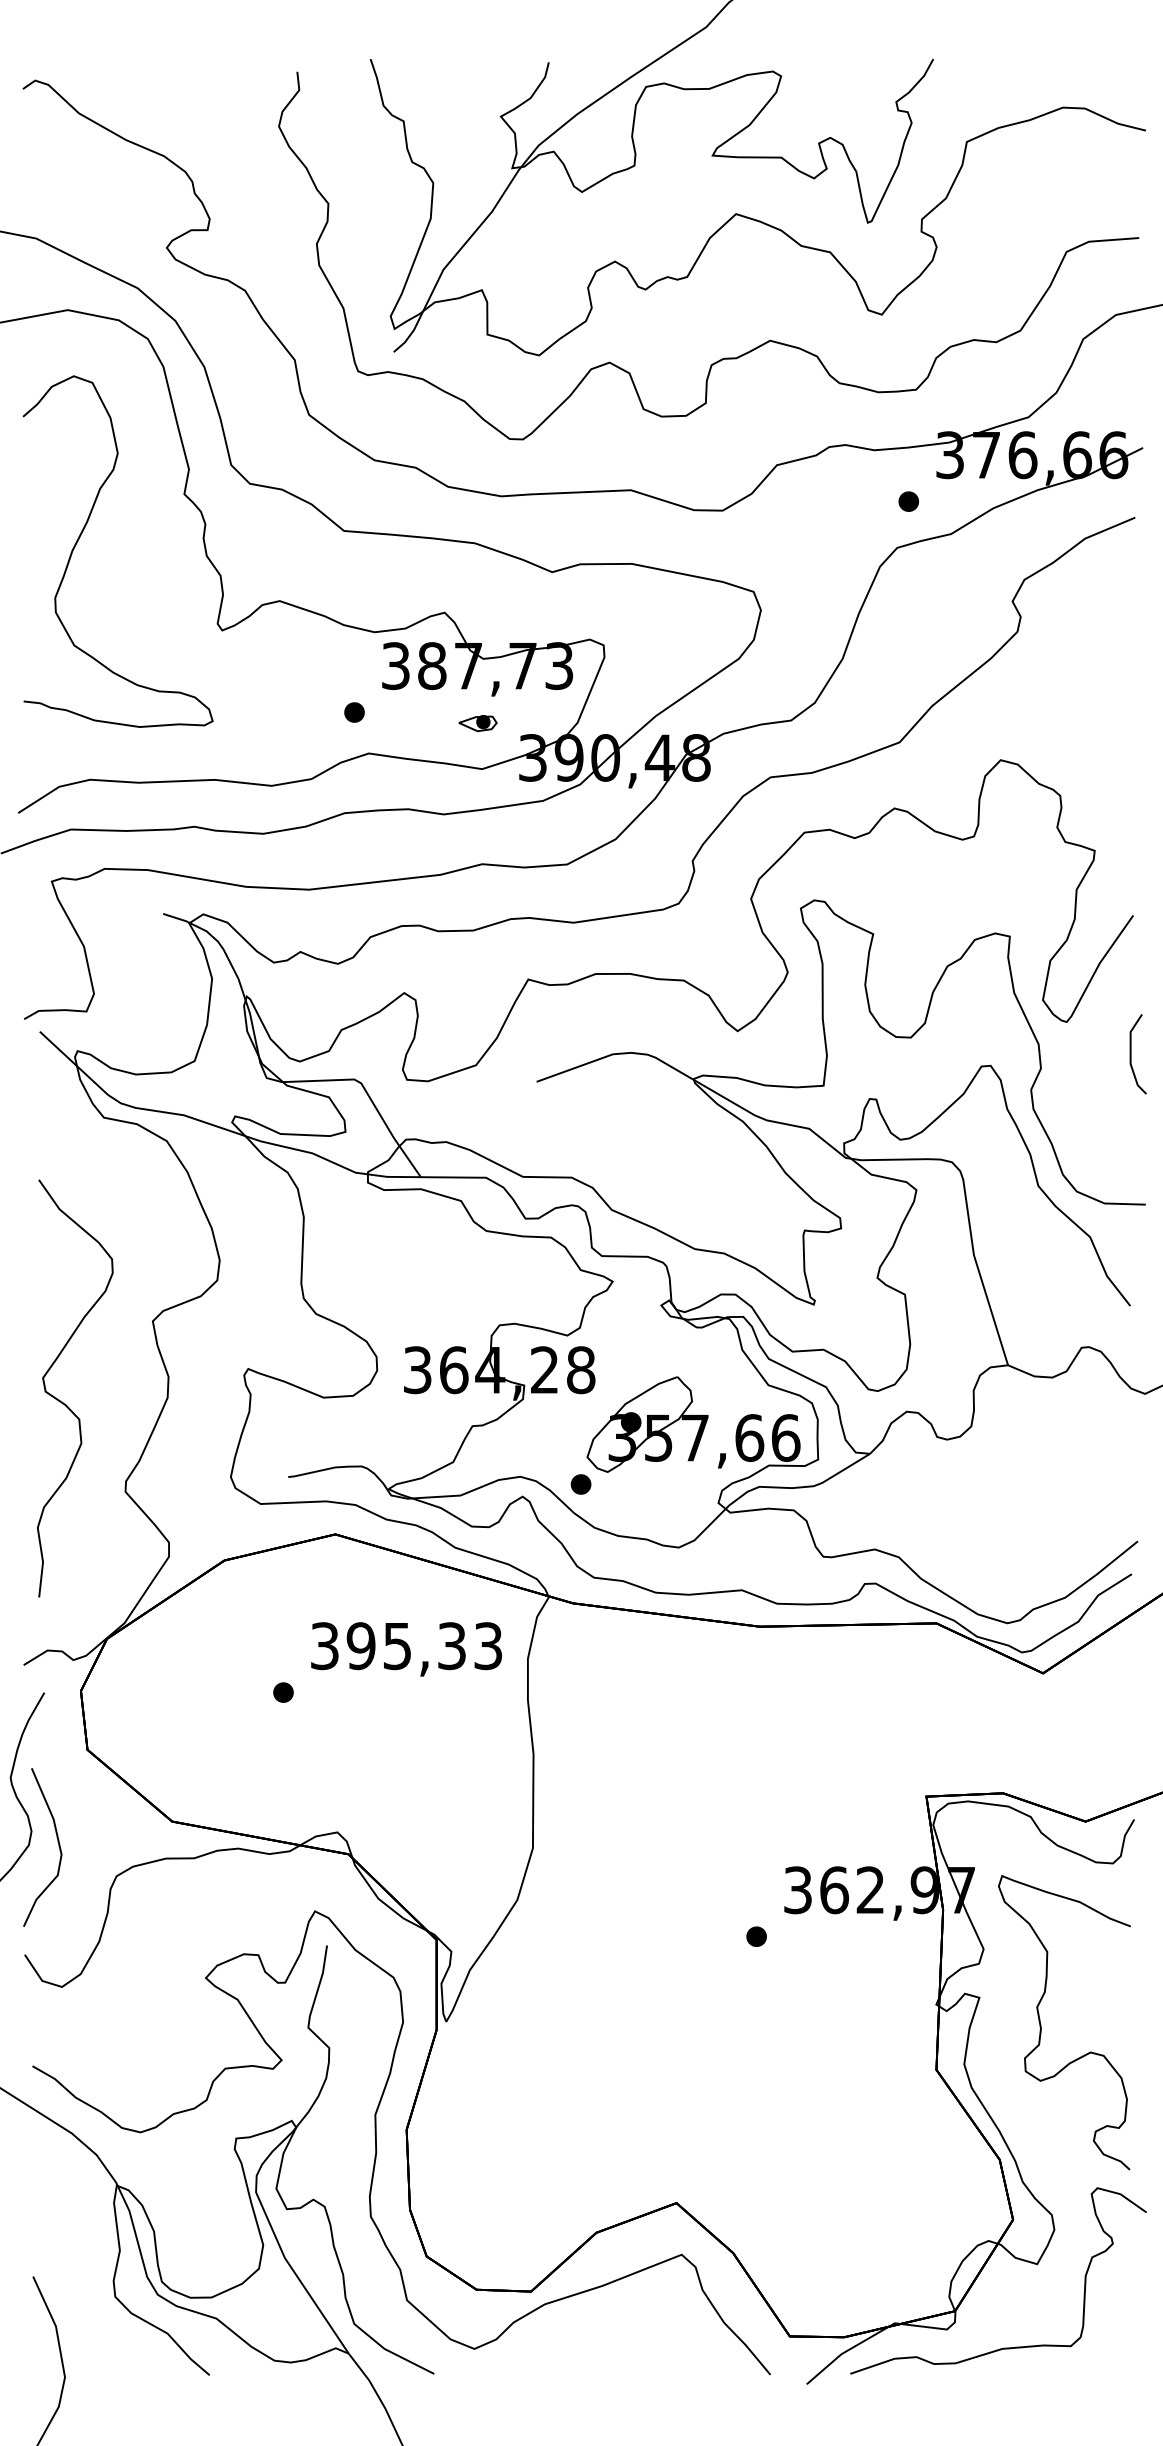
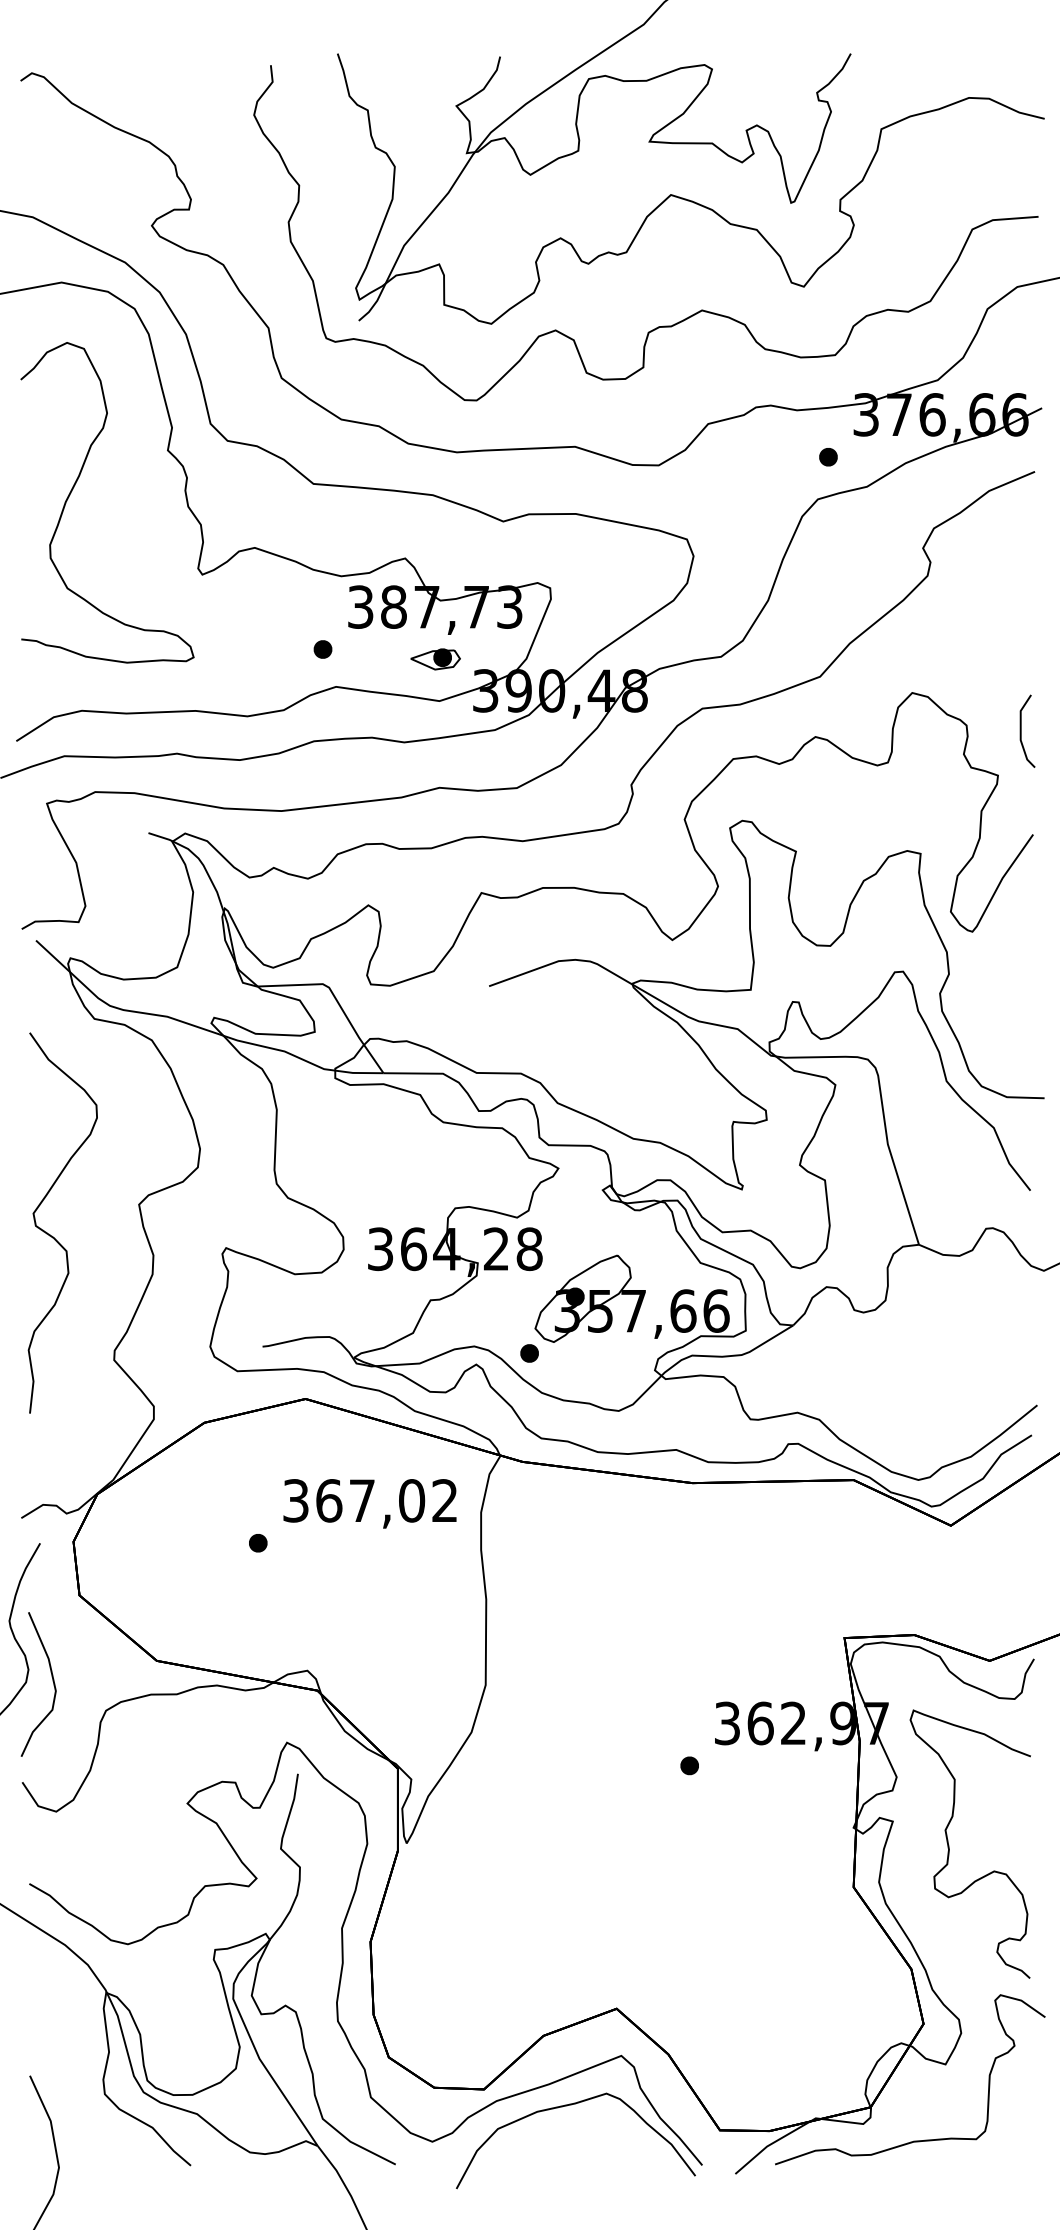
part: (477, 723) -> (435, 659), size x1.43
line: (1131, 1054) -> (1021, 731), moved
curve: (65, 1403) -> (53, 1236), moved
text: (423, 1646) -> (385, 1501), 395,33 -> 367,02
curve: (625, 2309) -> (570, 2105), added

